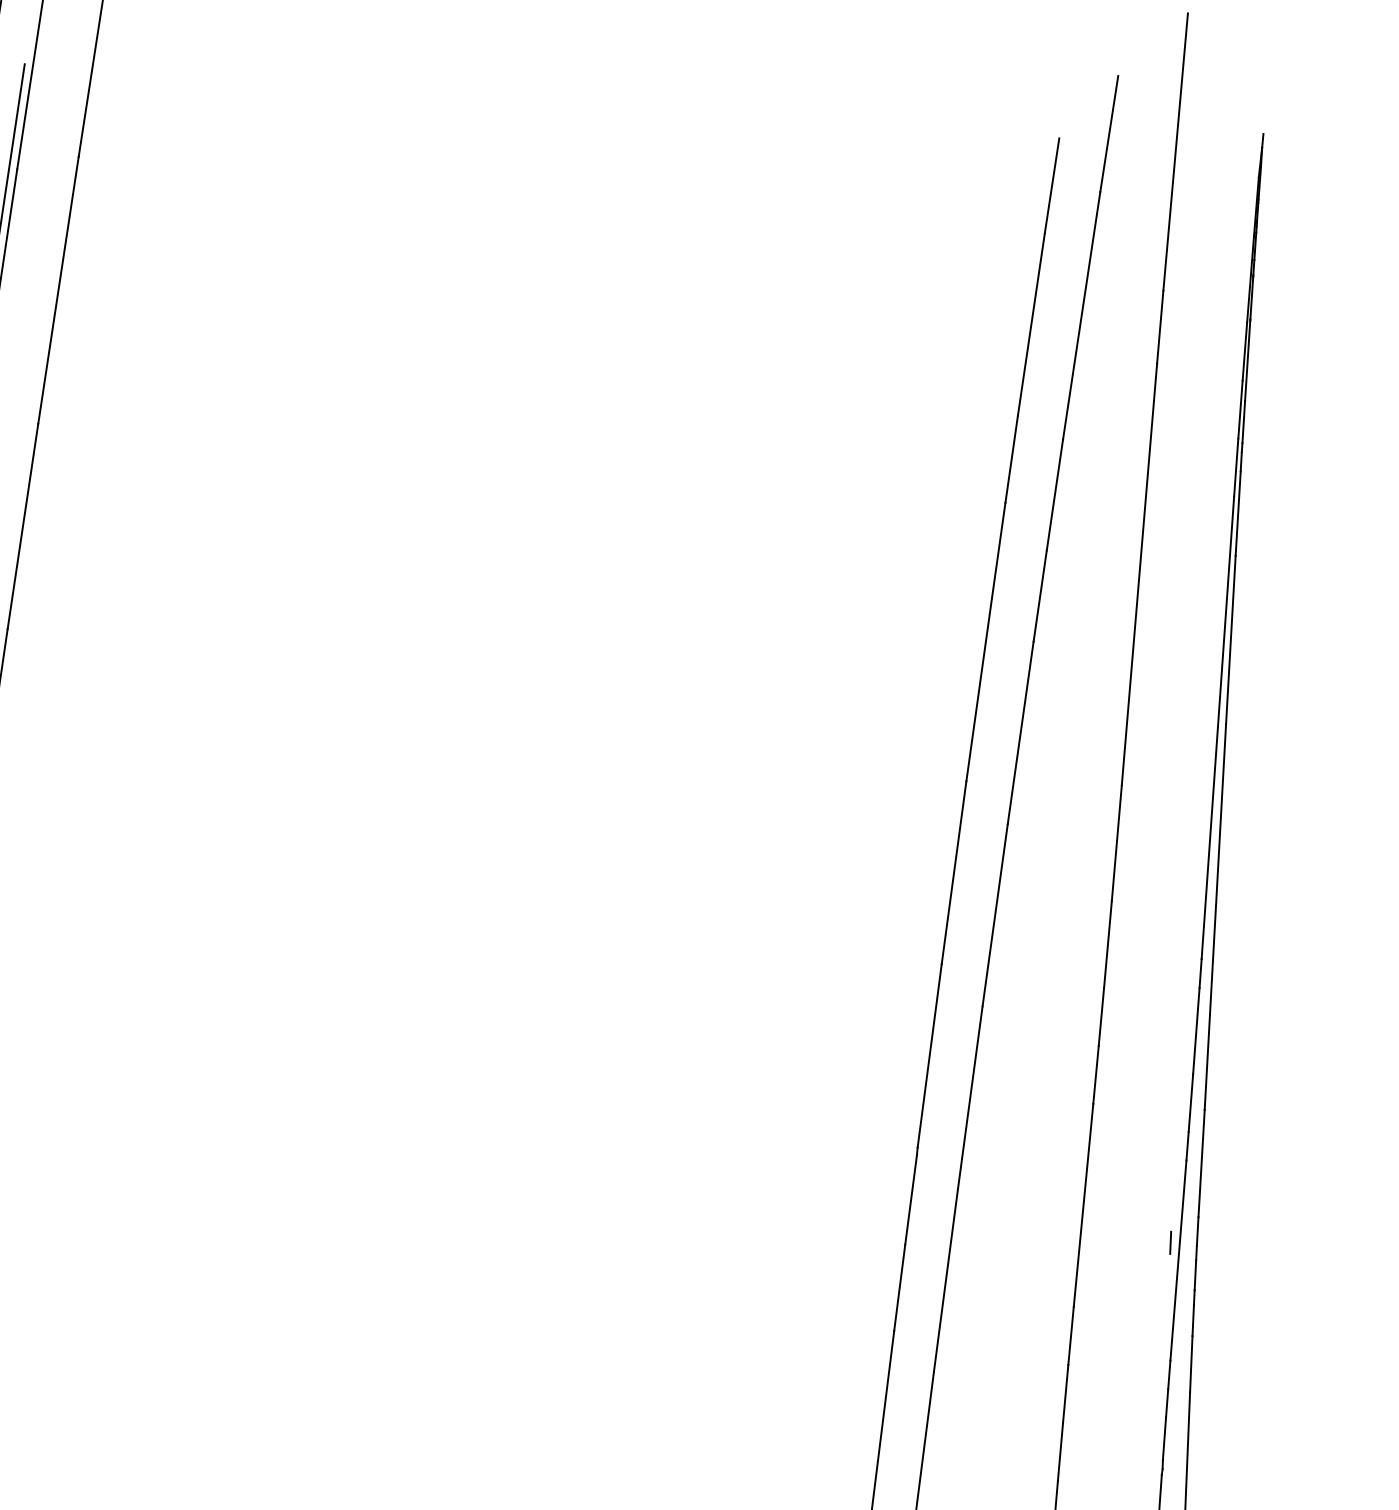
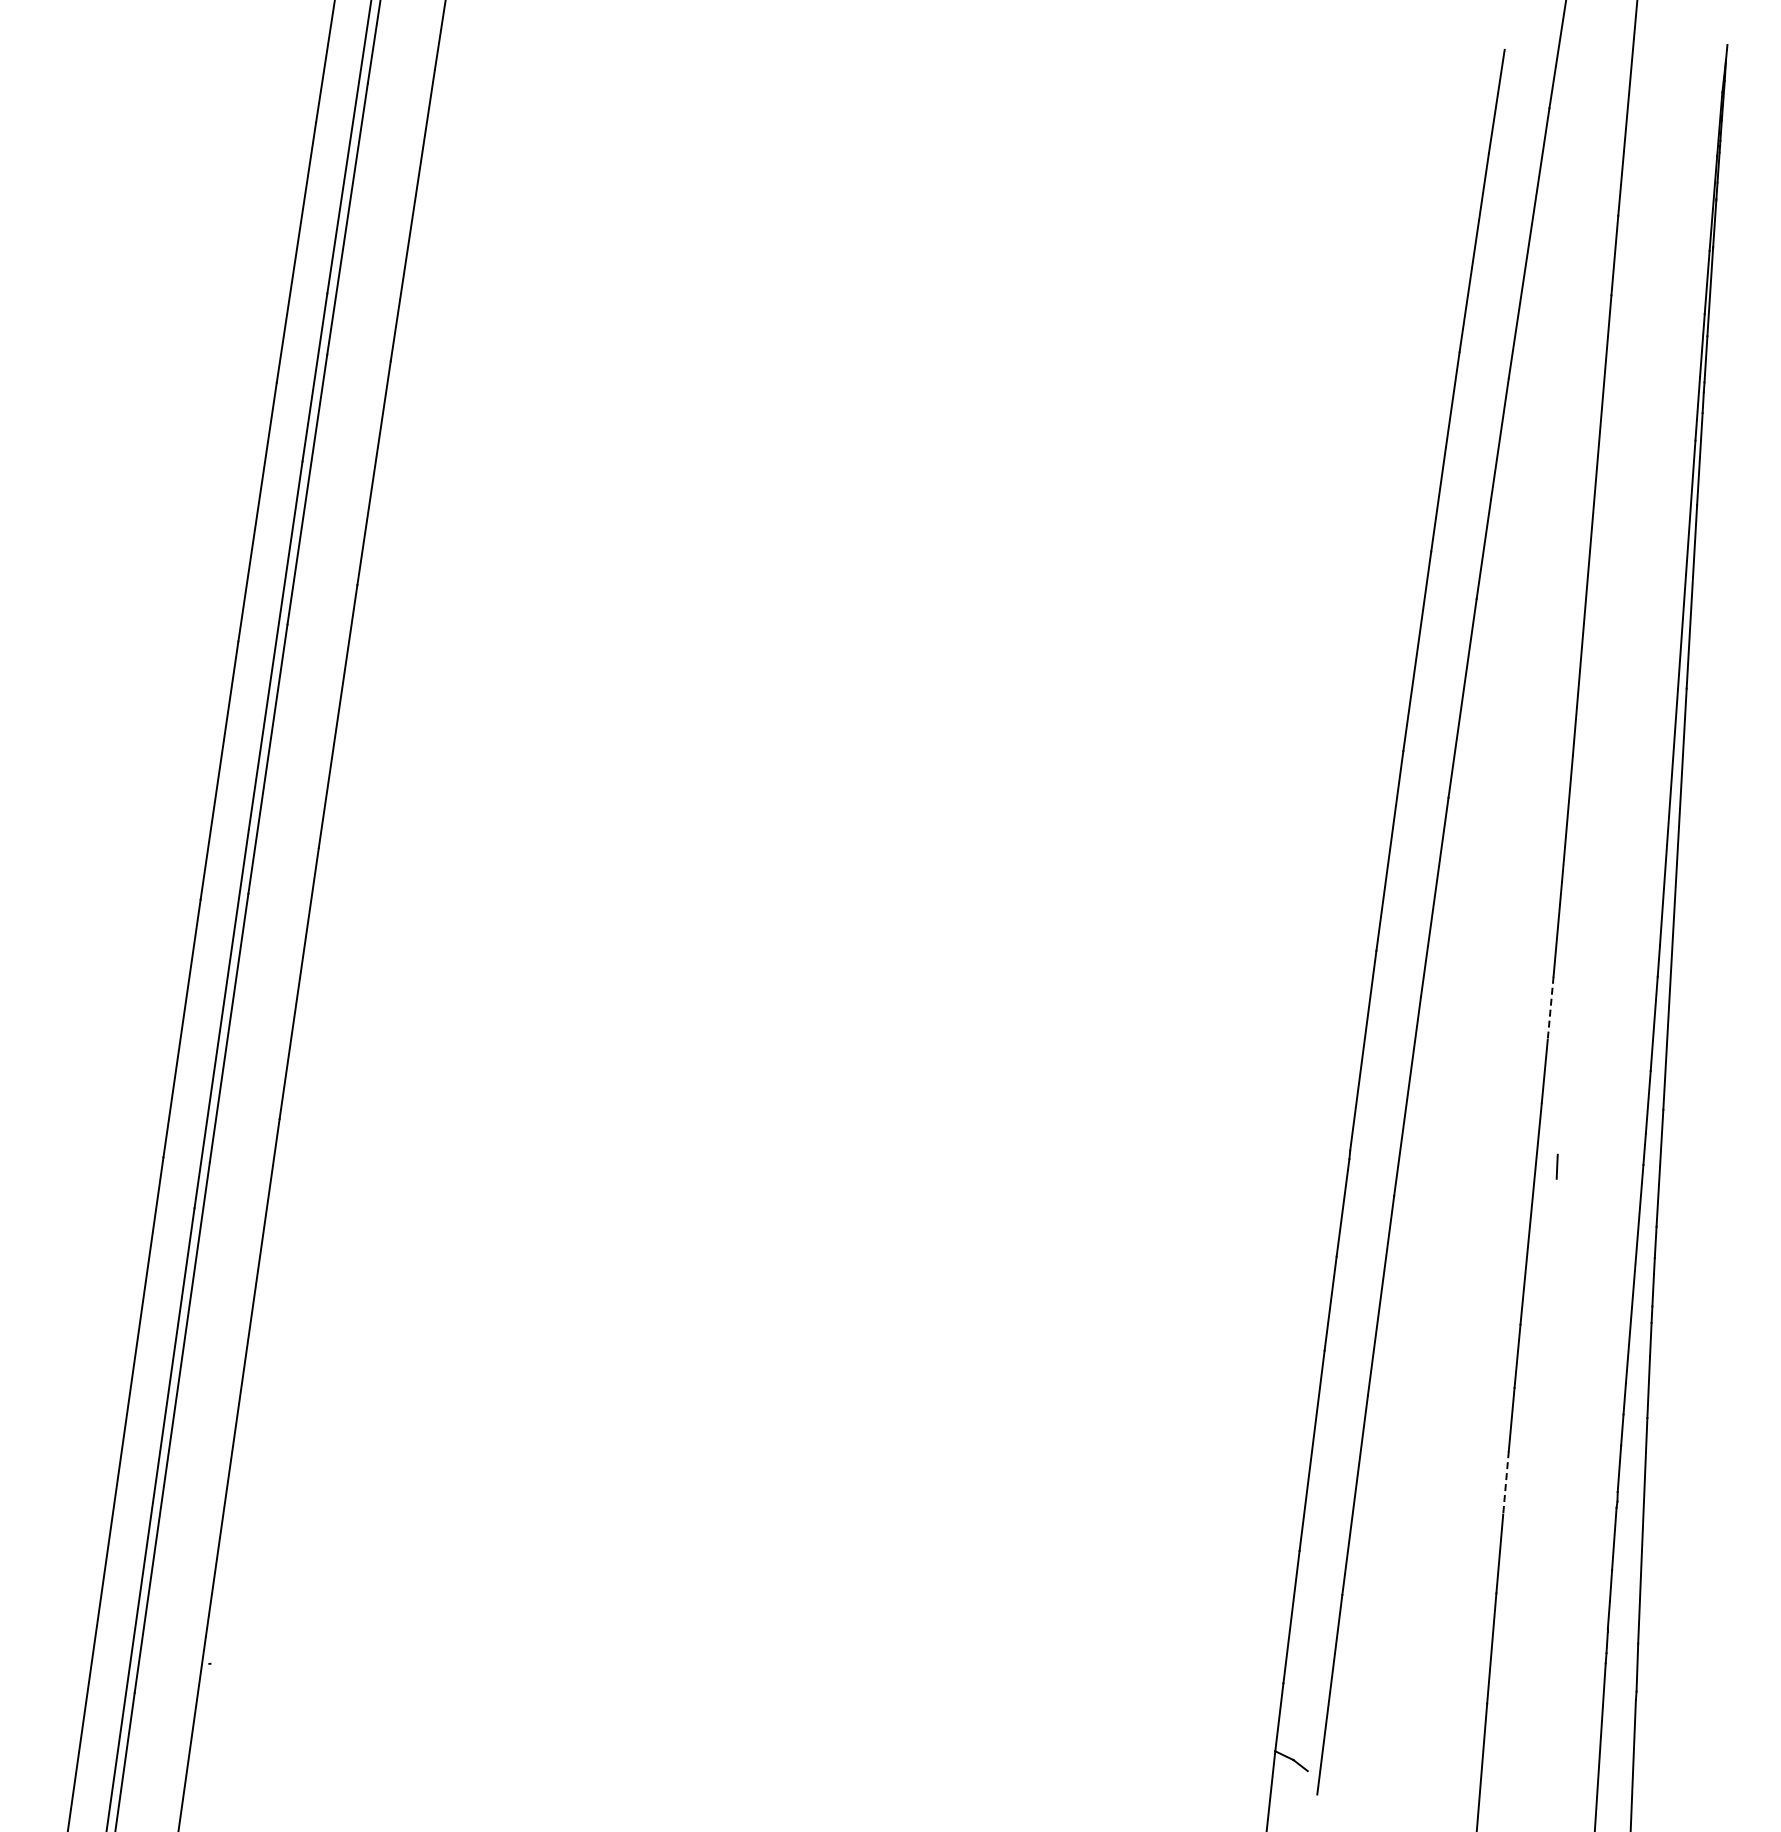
line: (1101, 1017) -> (1550, 1008), solid -> dashed
line: (1170, 1242) -> (1556, 1166), moved
line: (1060, 1451) -> (1506, 1482), solid -> dashed

